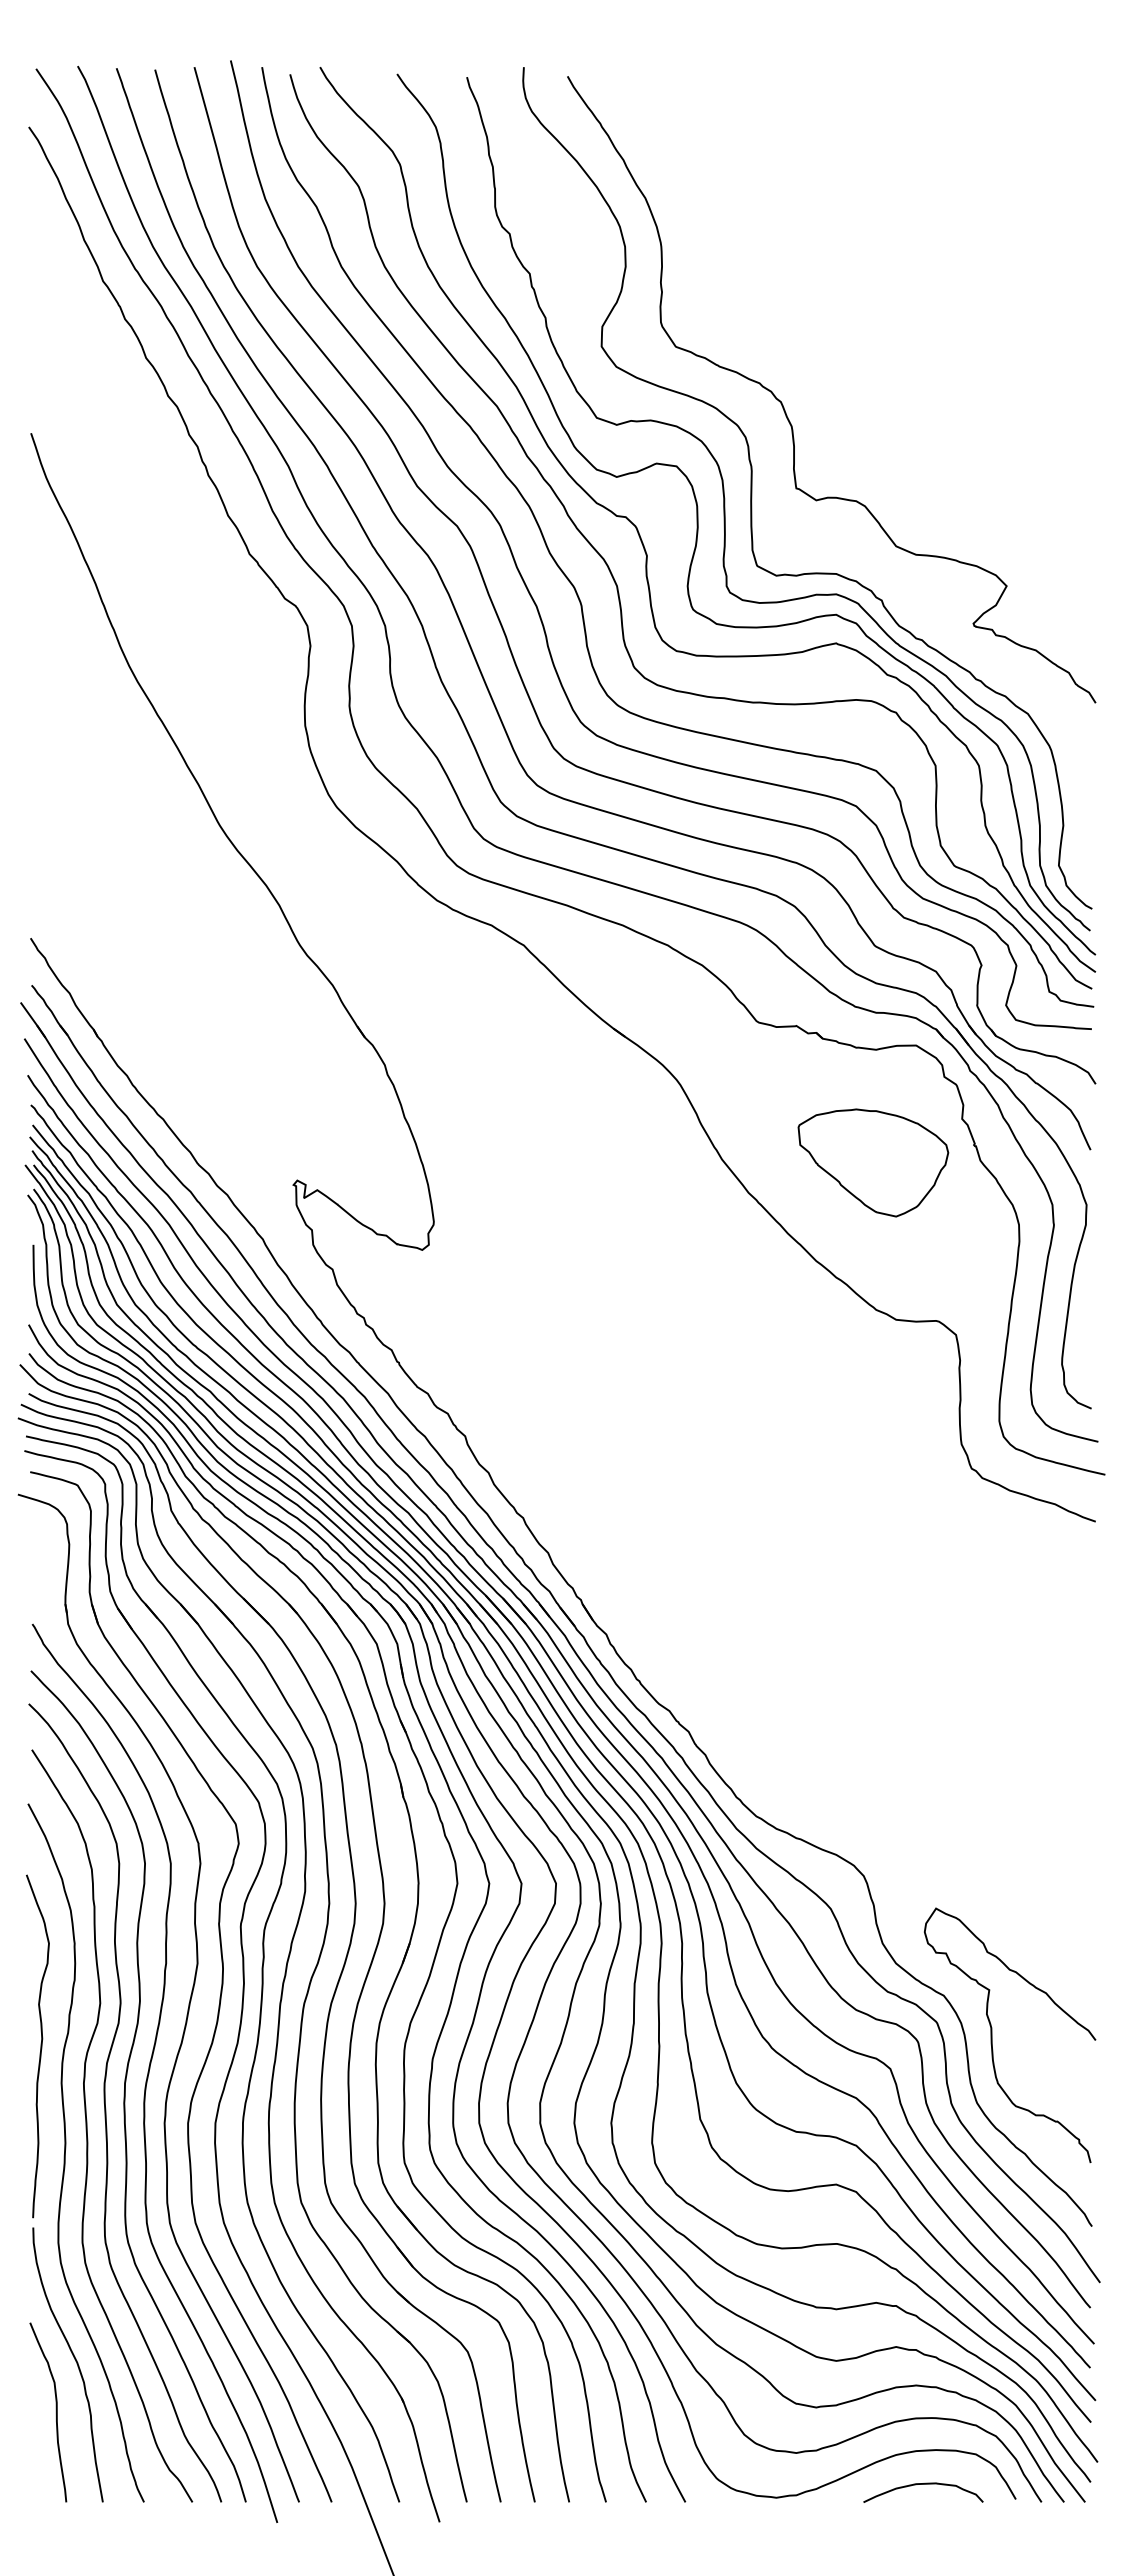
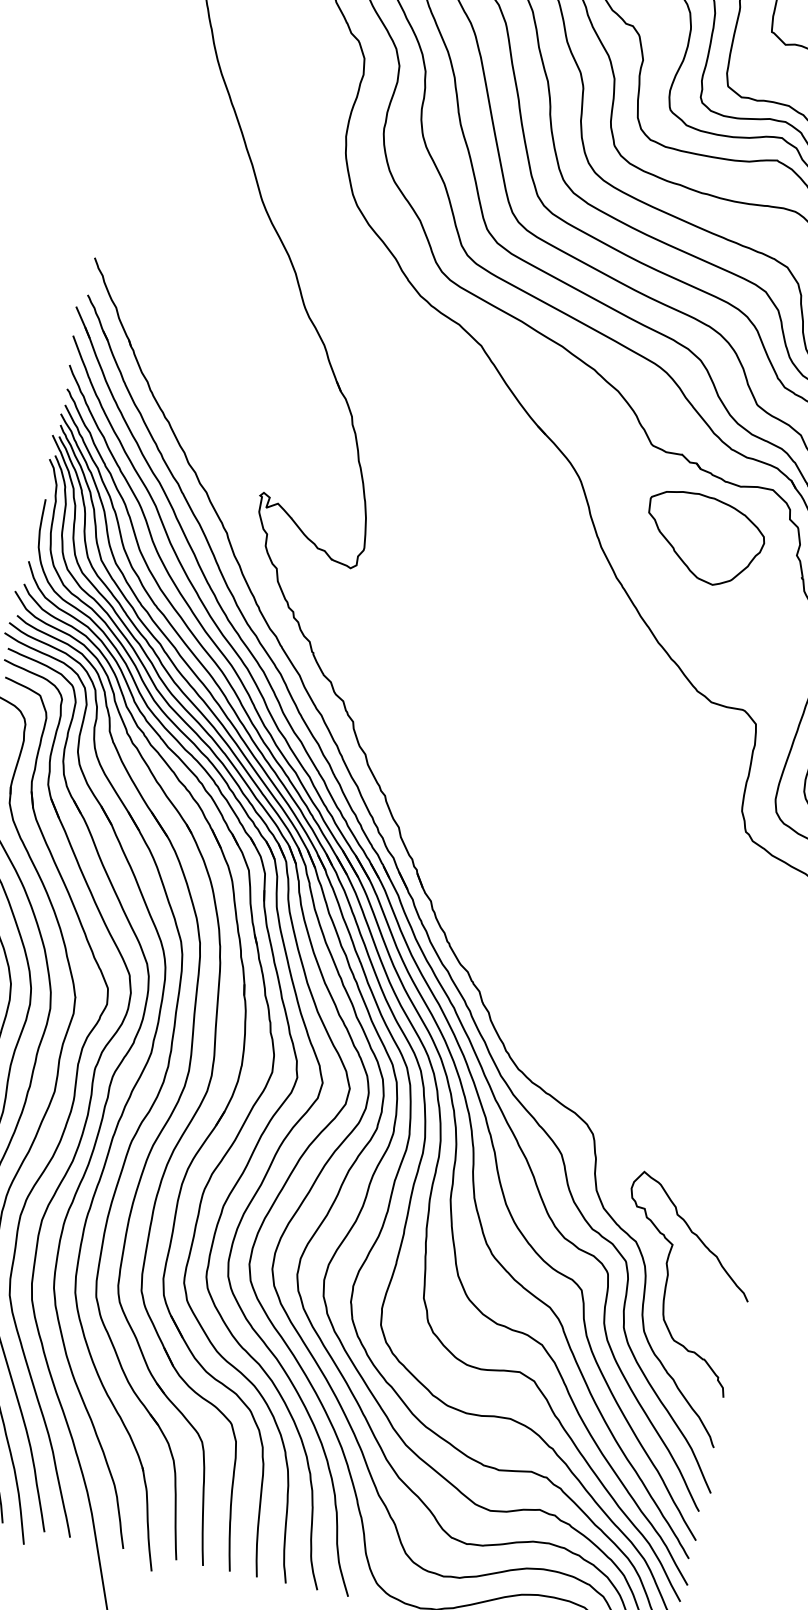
part: (873, 1162) -> (703, 538), moved

